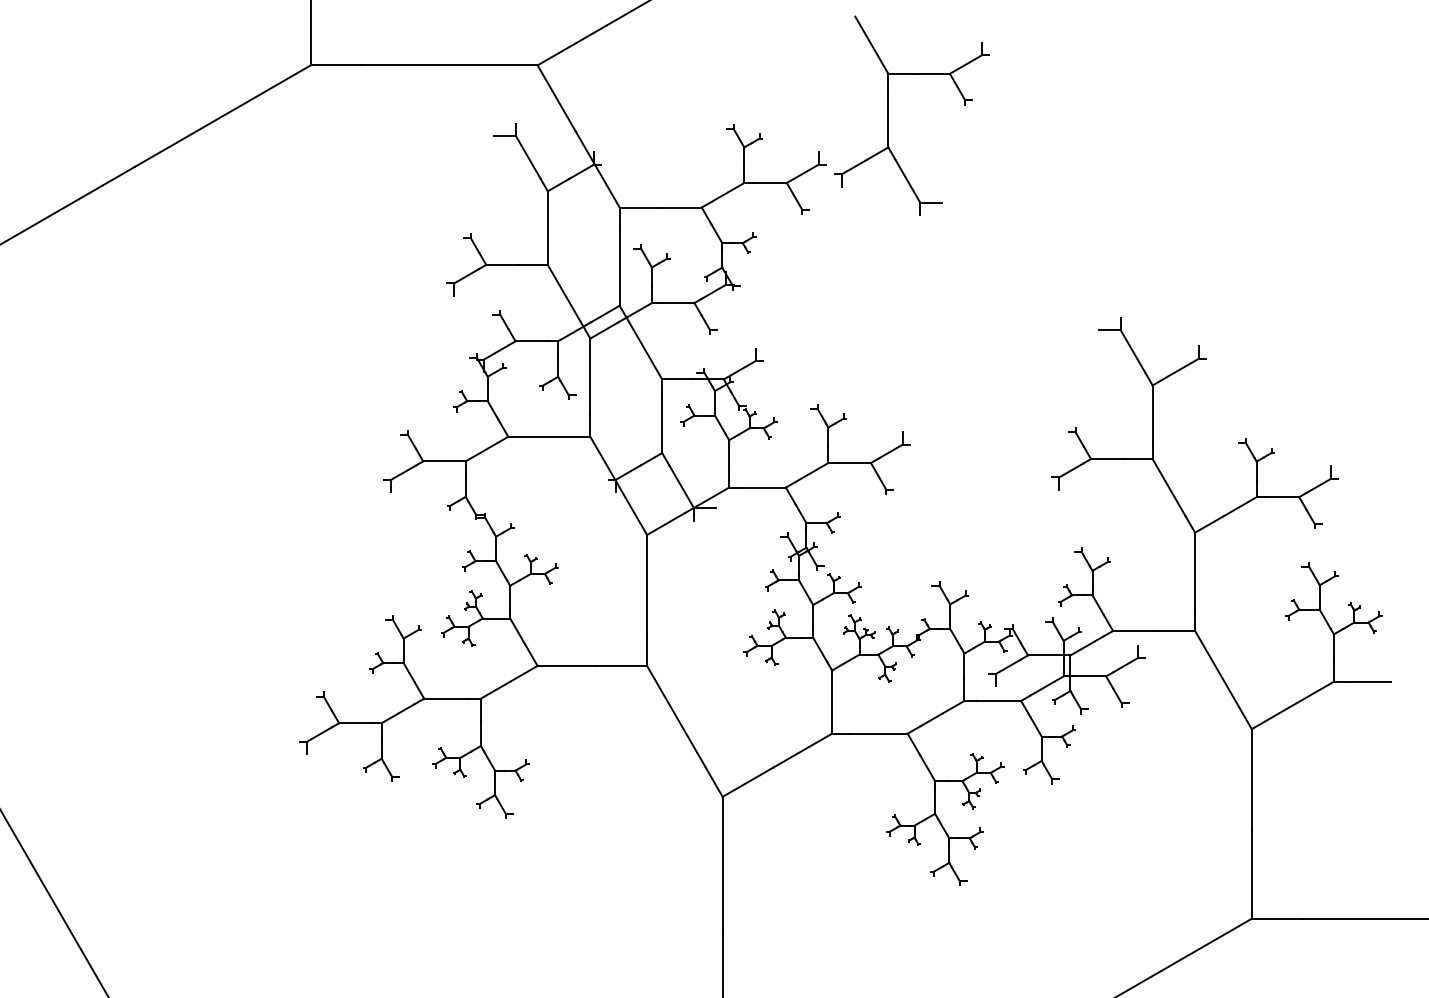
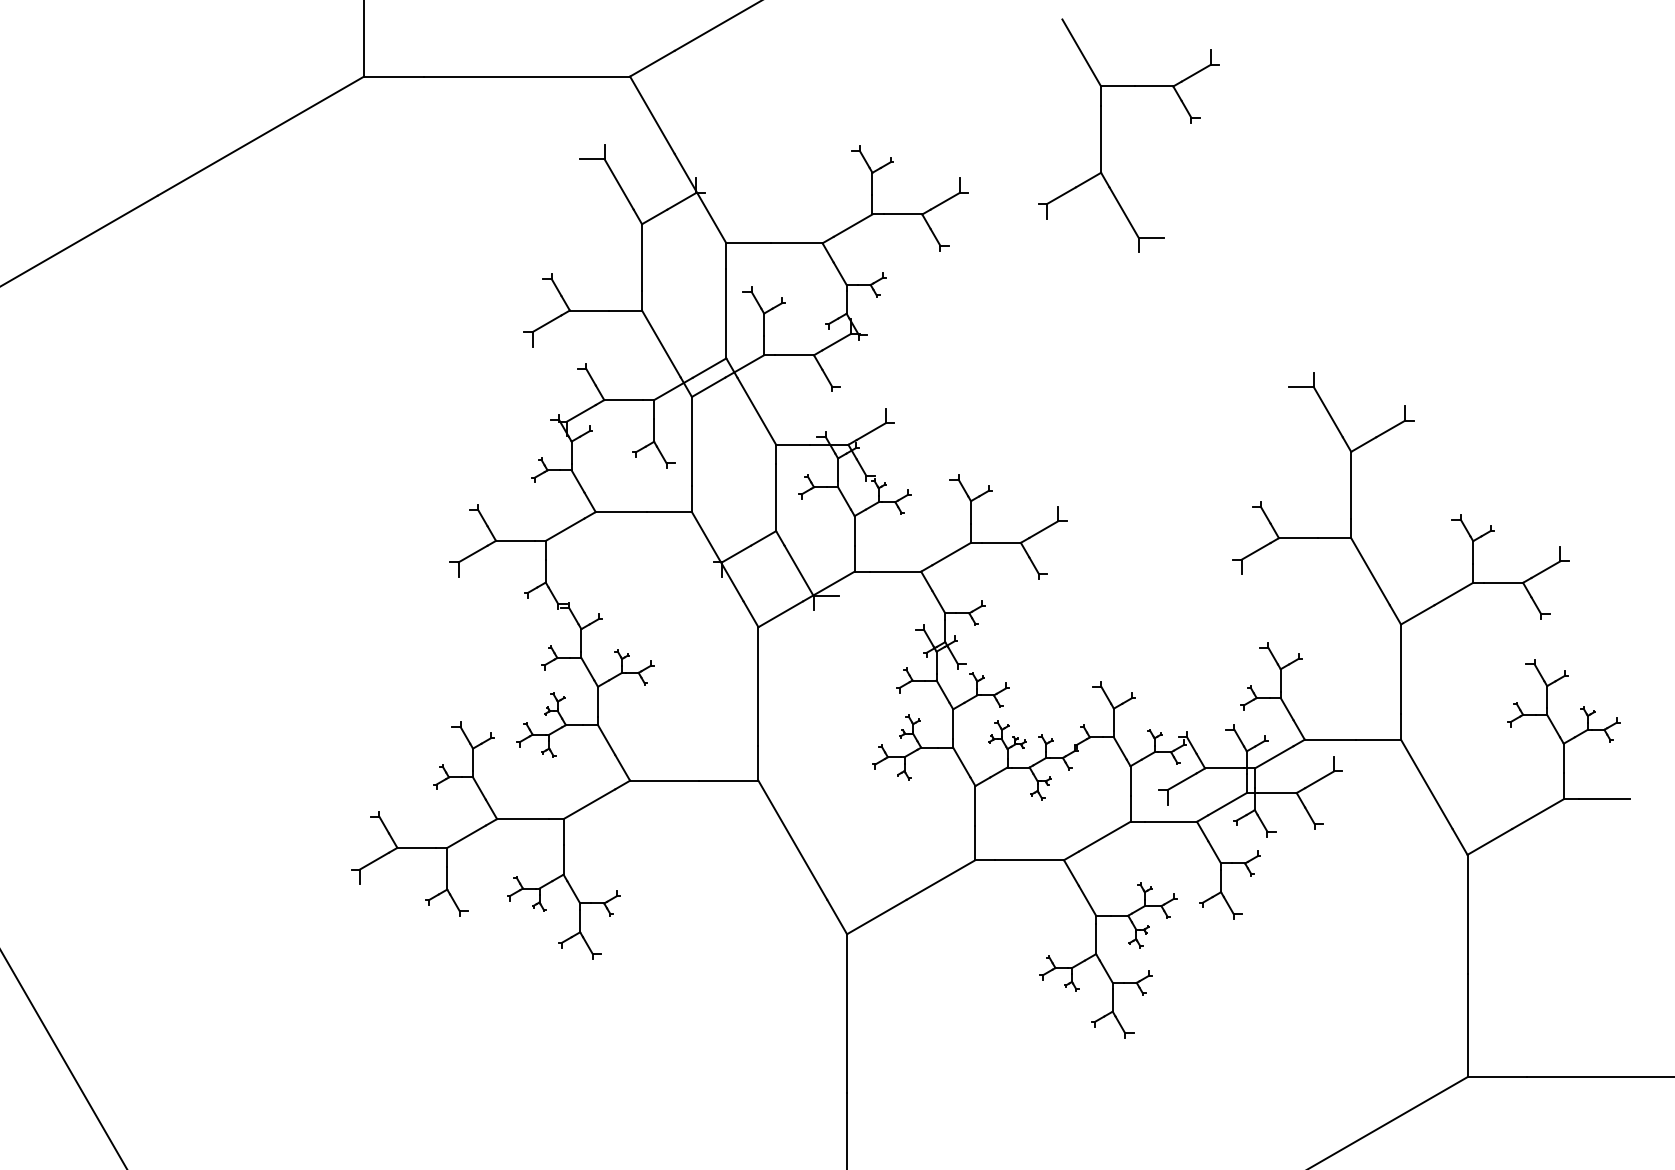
part: (888, 115) -> (1101, 135), moved

